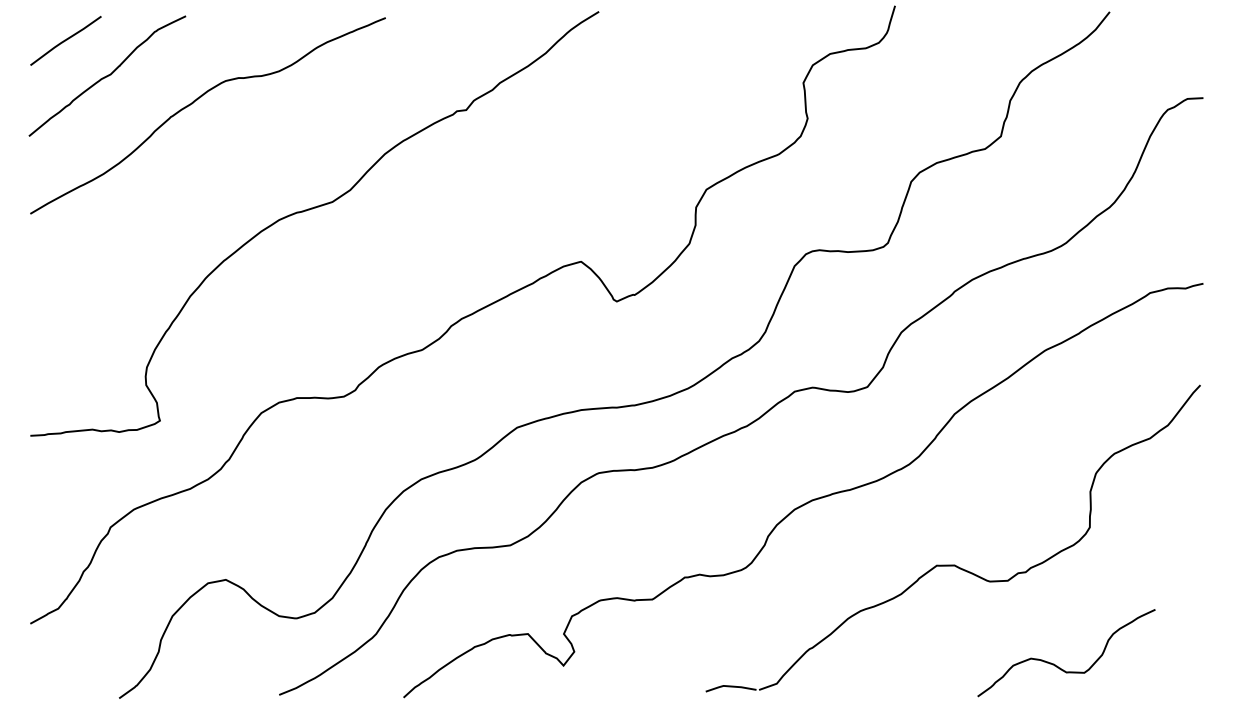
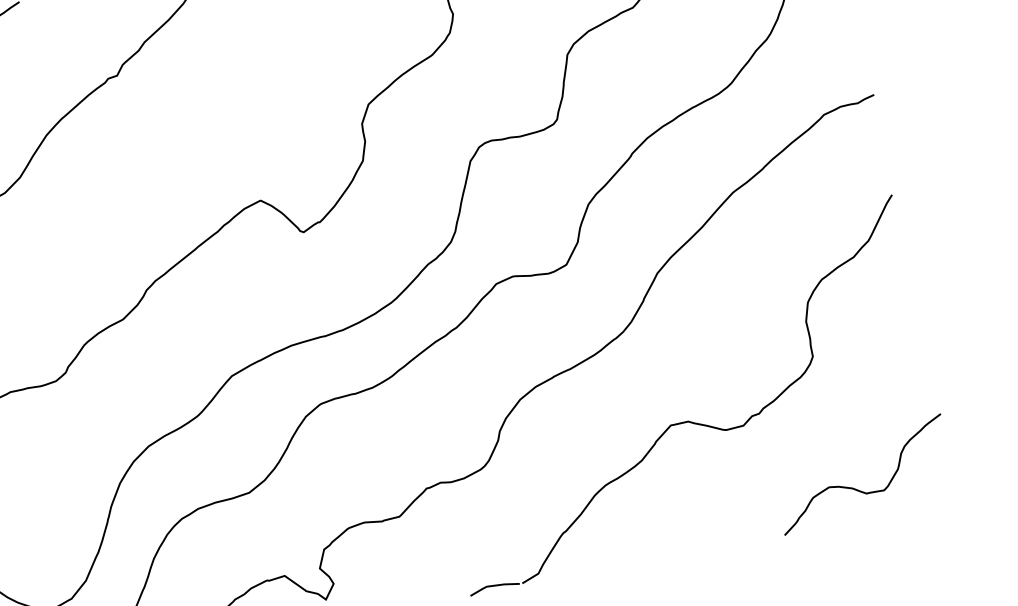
curve: (1057, 665) -> (856, 488), moved

